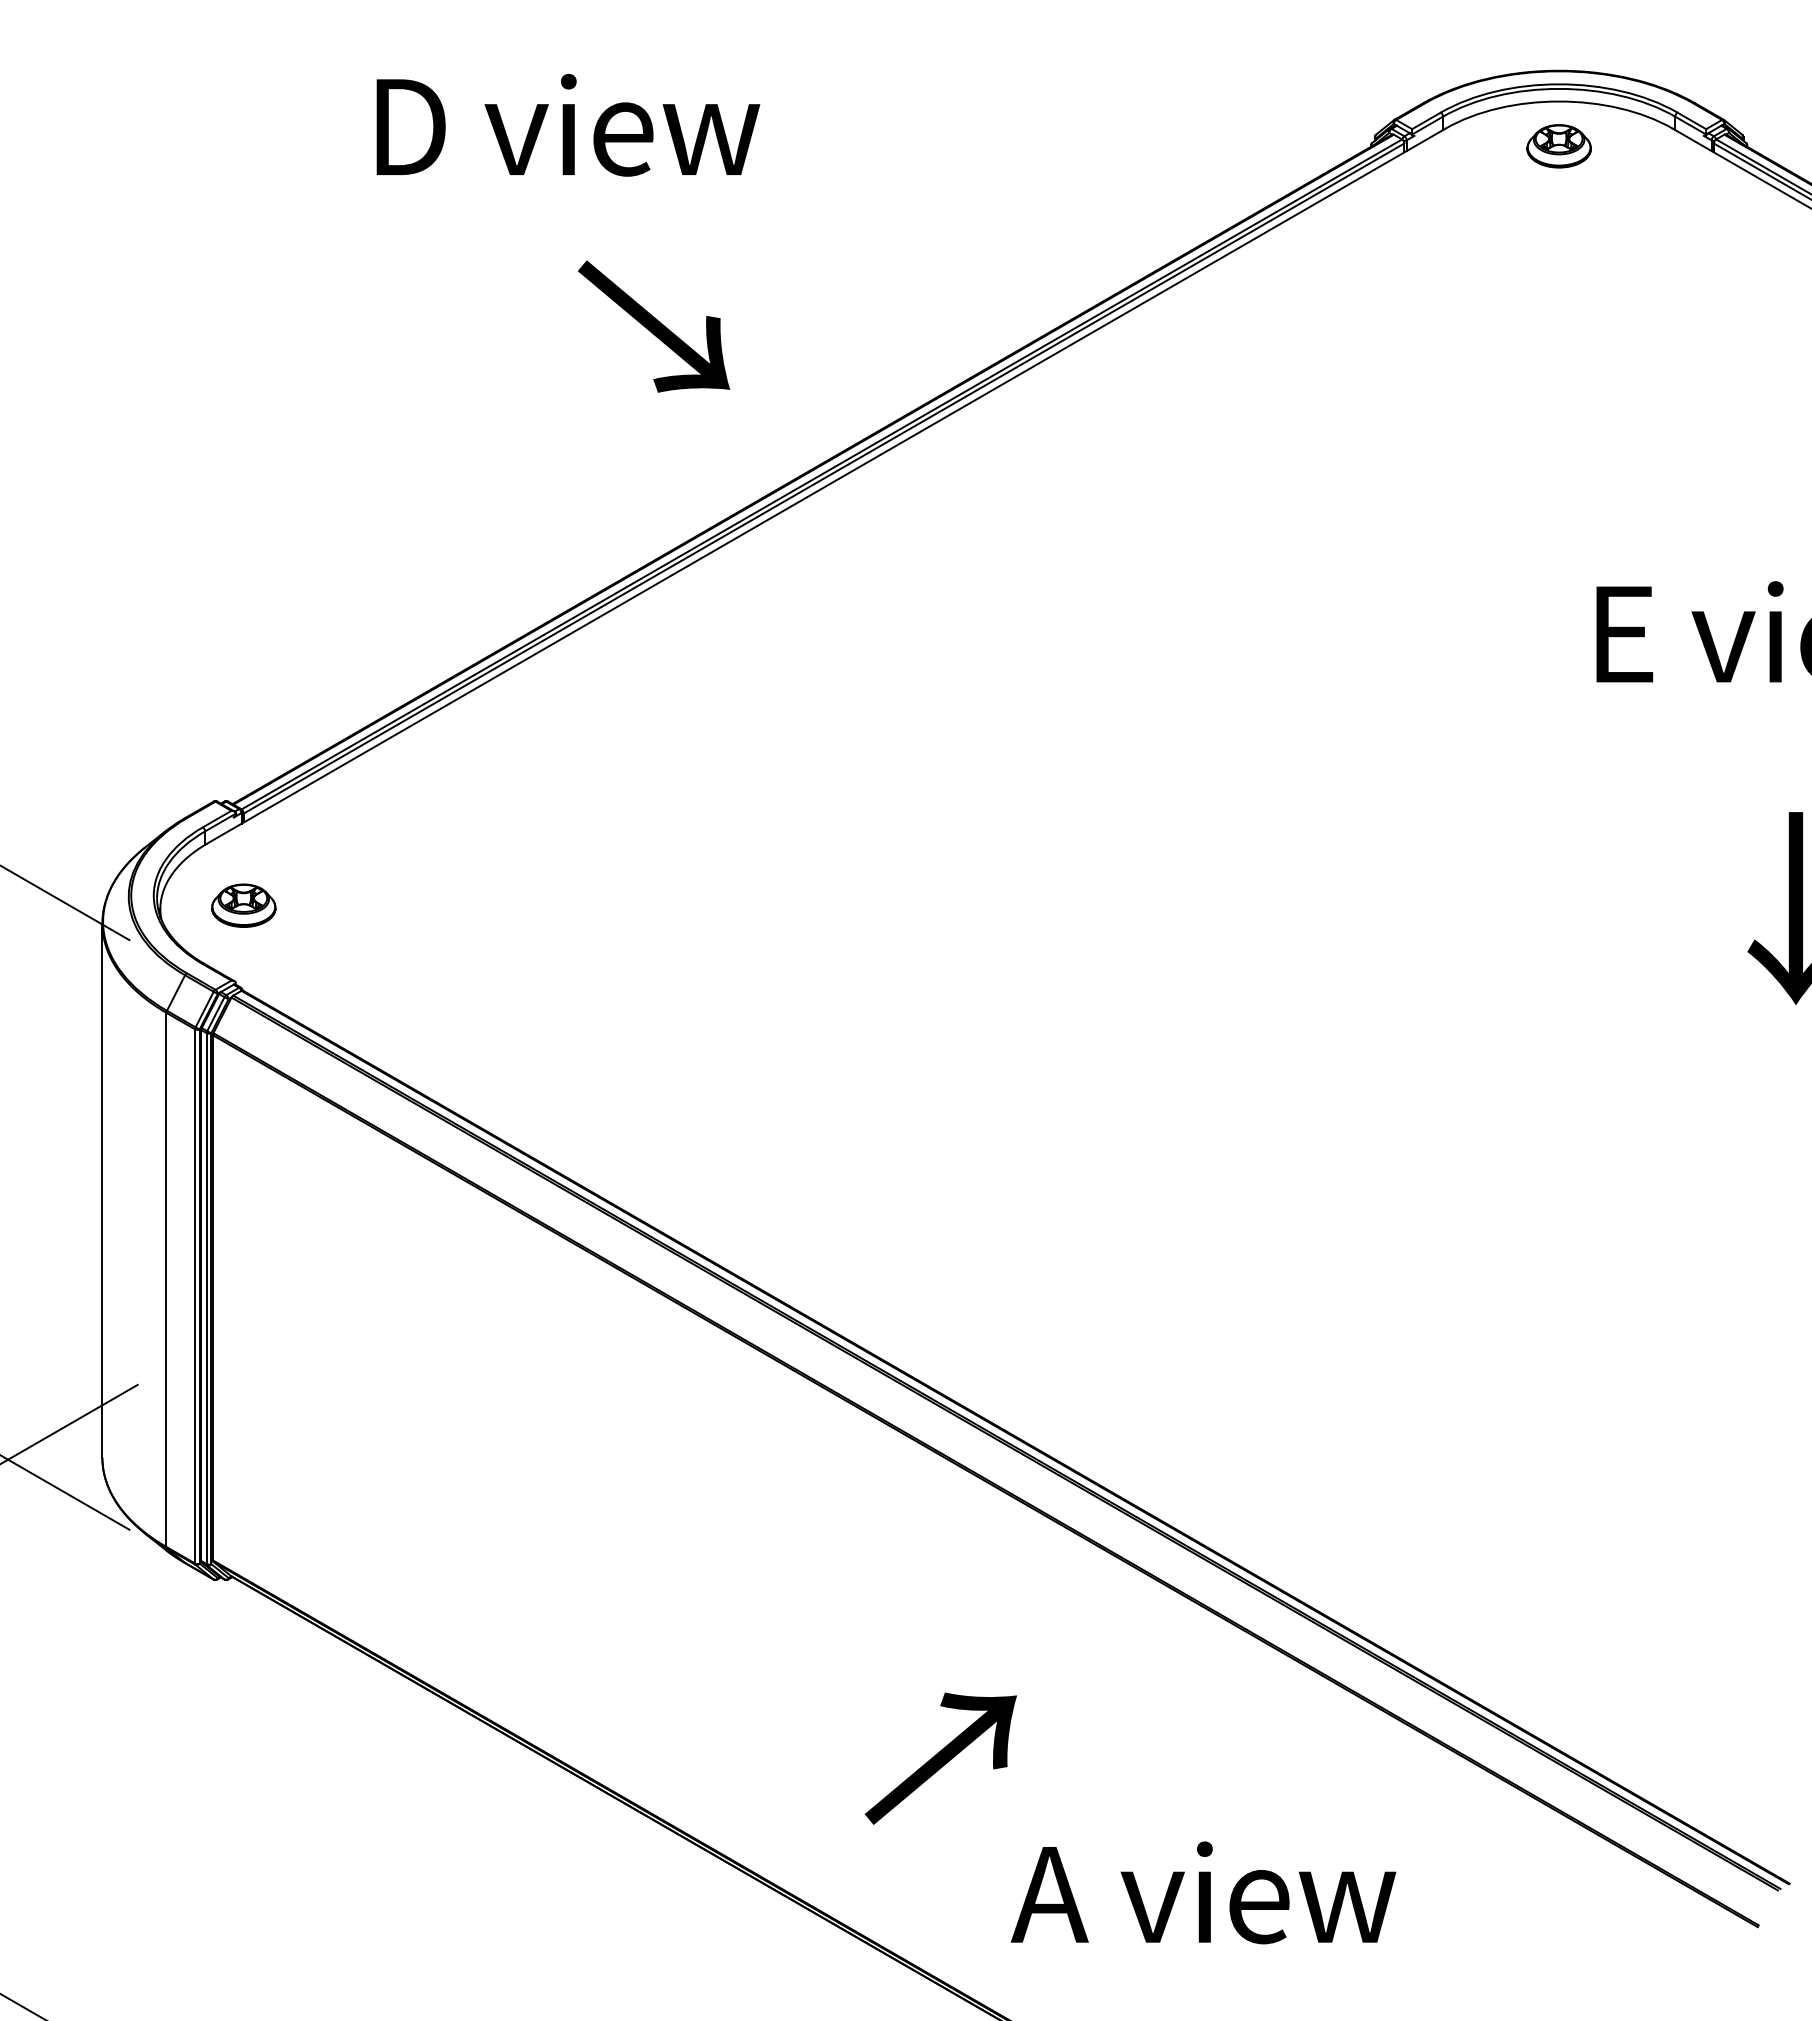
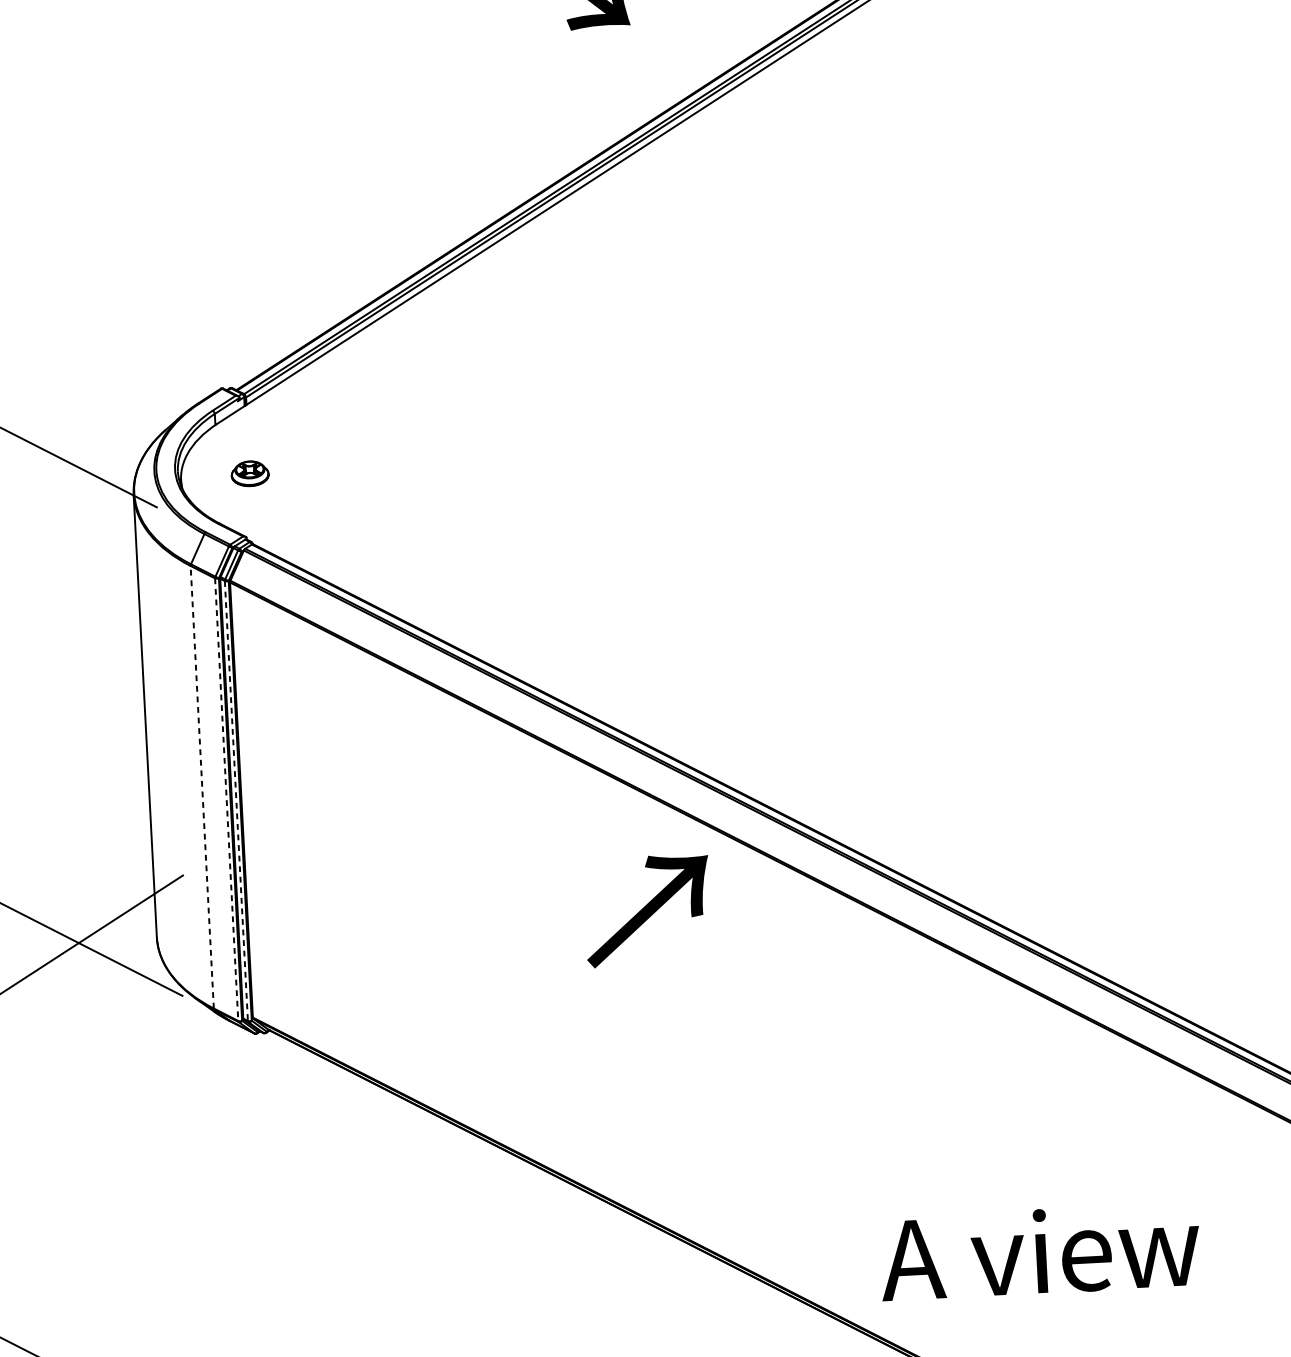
part: (243, 905) -> (249, 473), size x0.7
line: (166, 1279) -> (202, 786), solid -> dashed
line: (195, 1296) -> (227, 799), solid -> dashed
line: (206, 1299) -> (236, 801), solid -> dashed
text: (940, 1758) -> (647, 910), moved
text: (1203, 1892) -> (1040, 1251), moved

